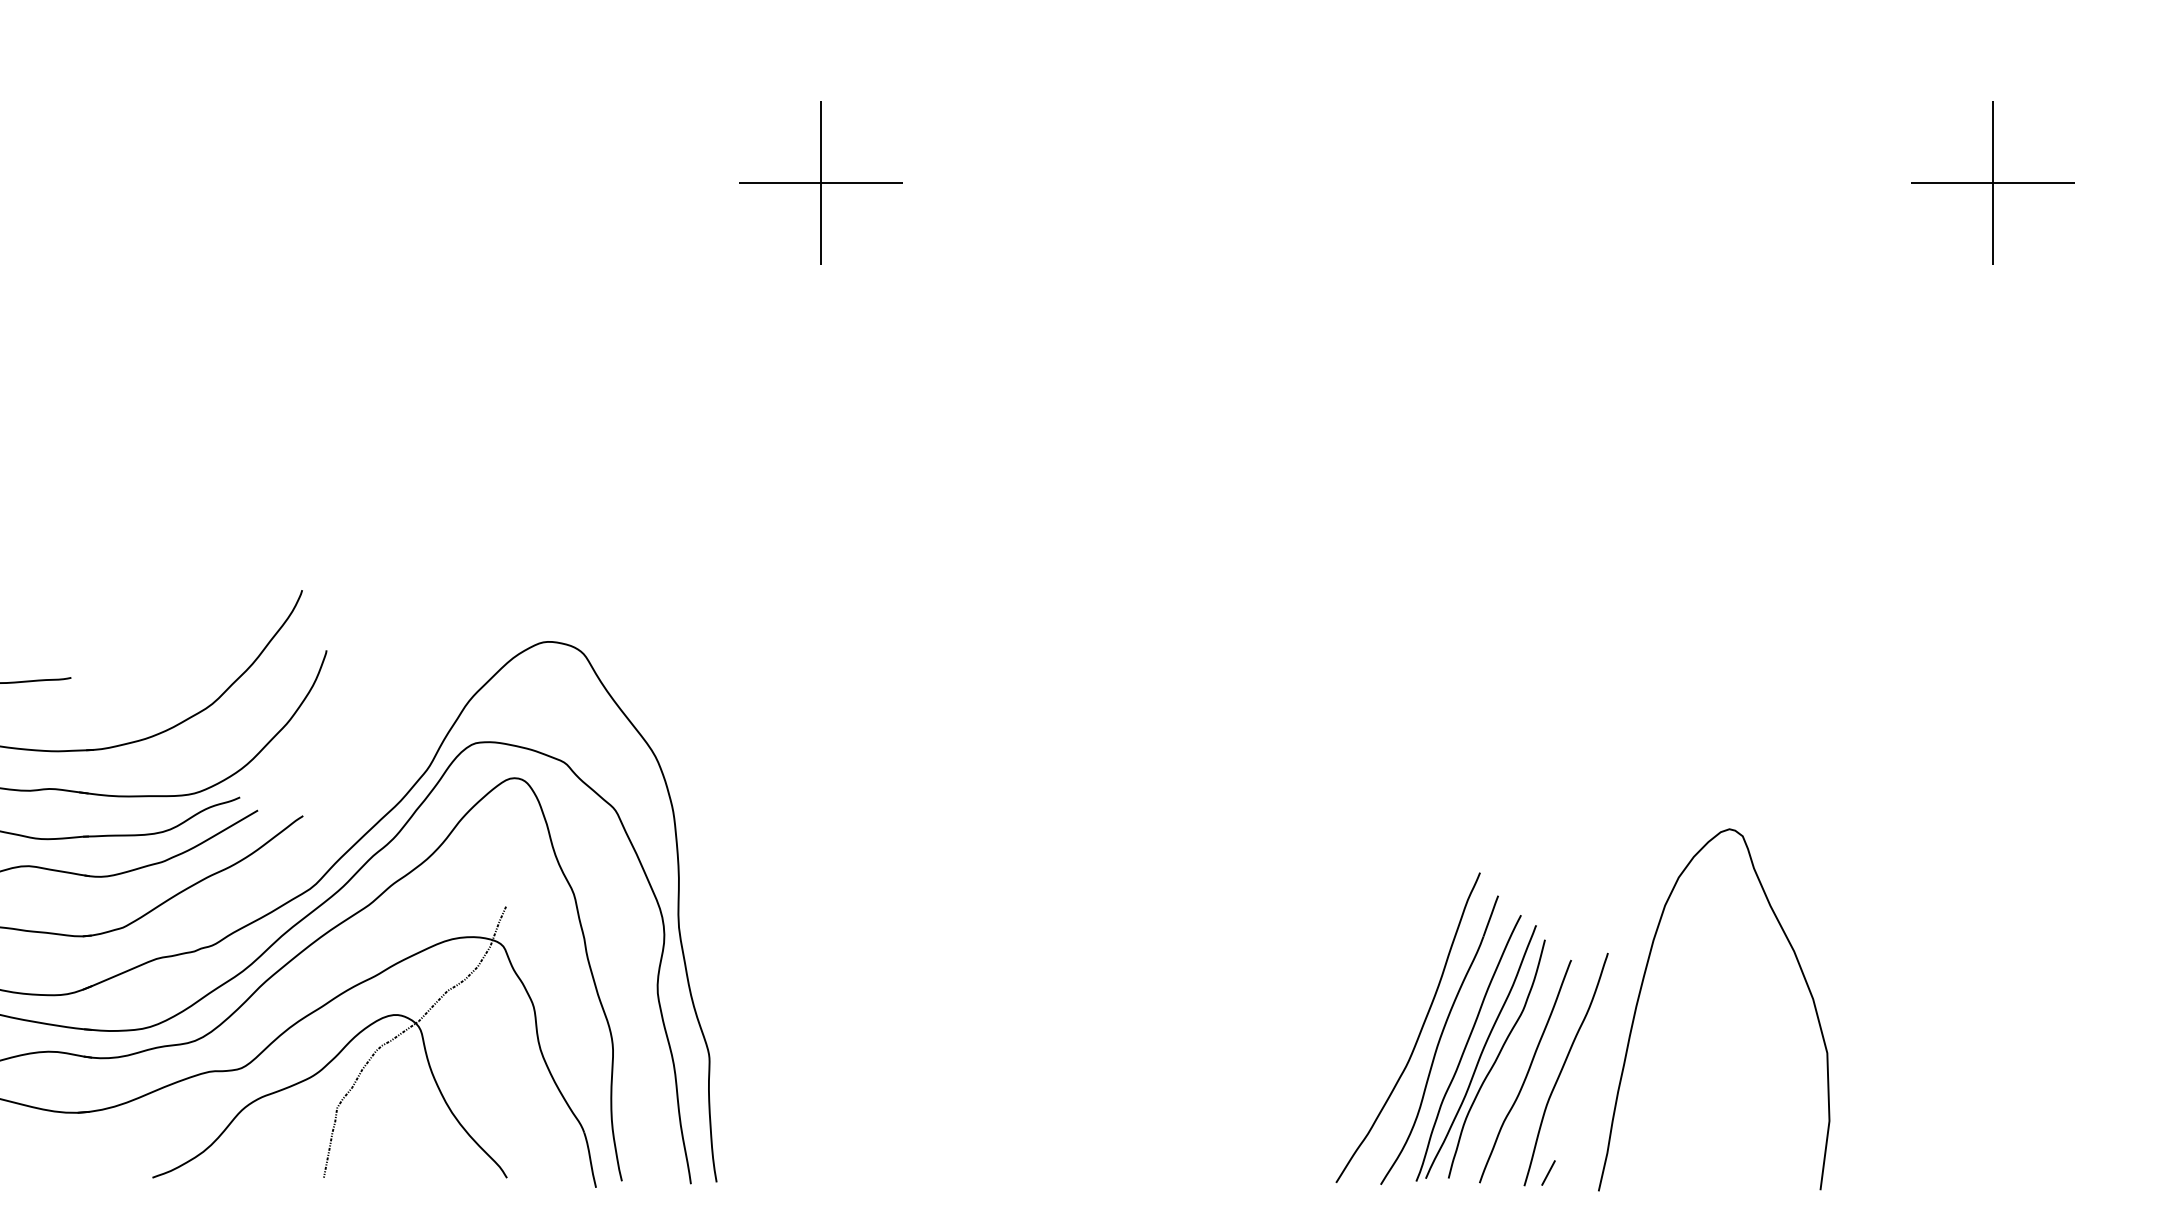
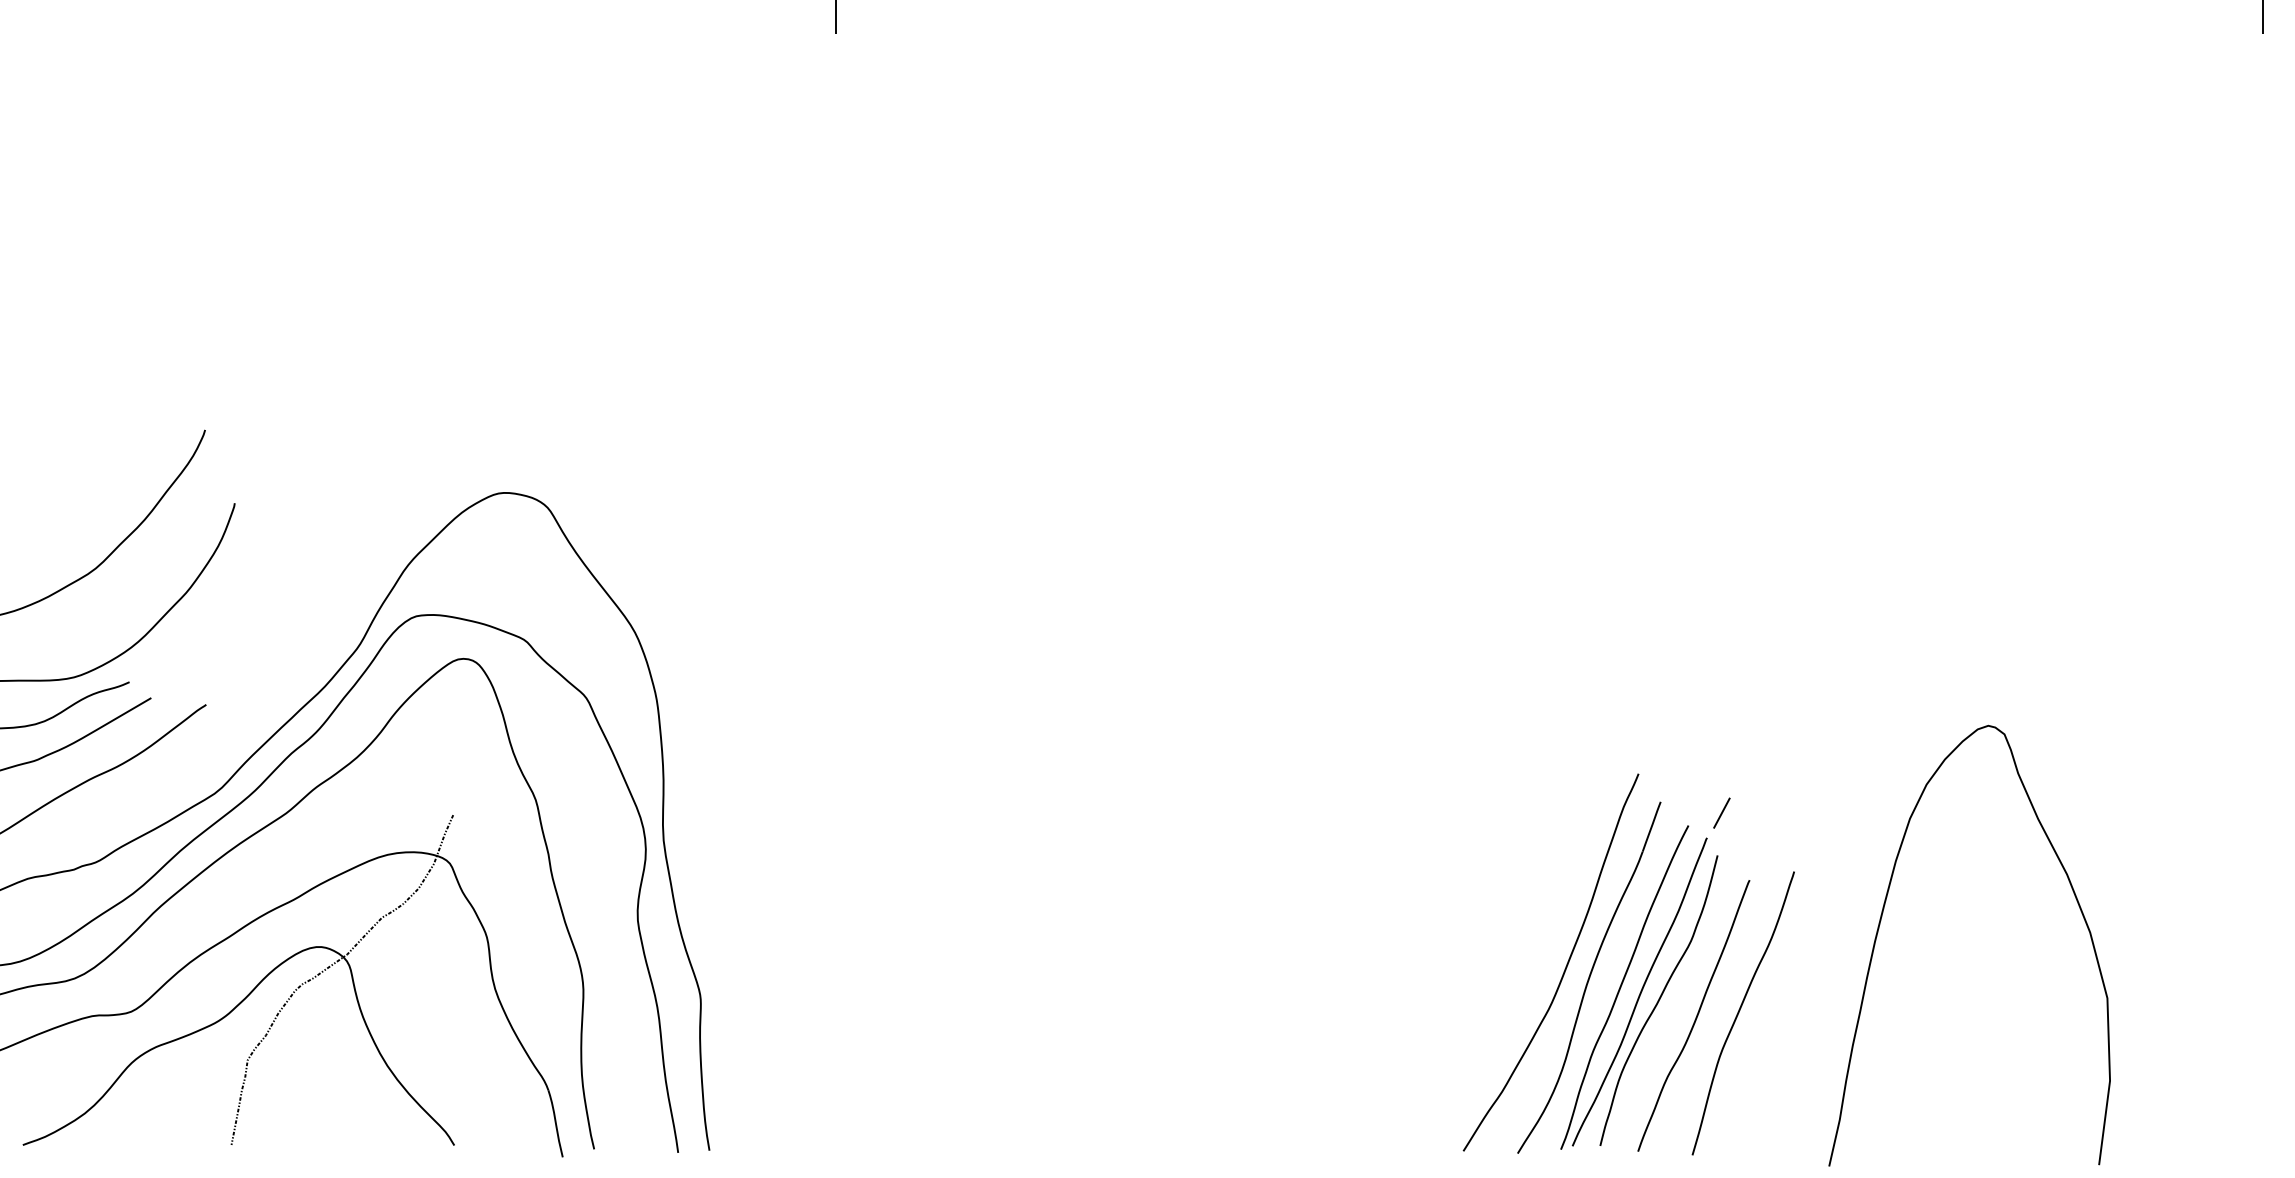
curve: (1641, 991) -> (1881, 923), moved
line: (1548, 1172) -> (1721, 812), moved

